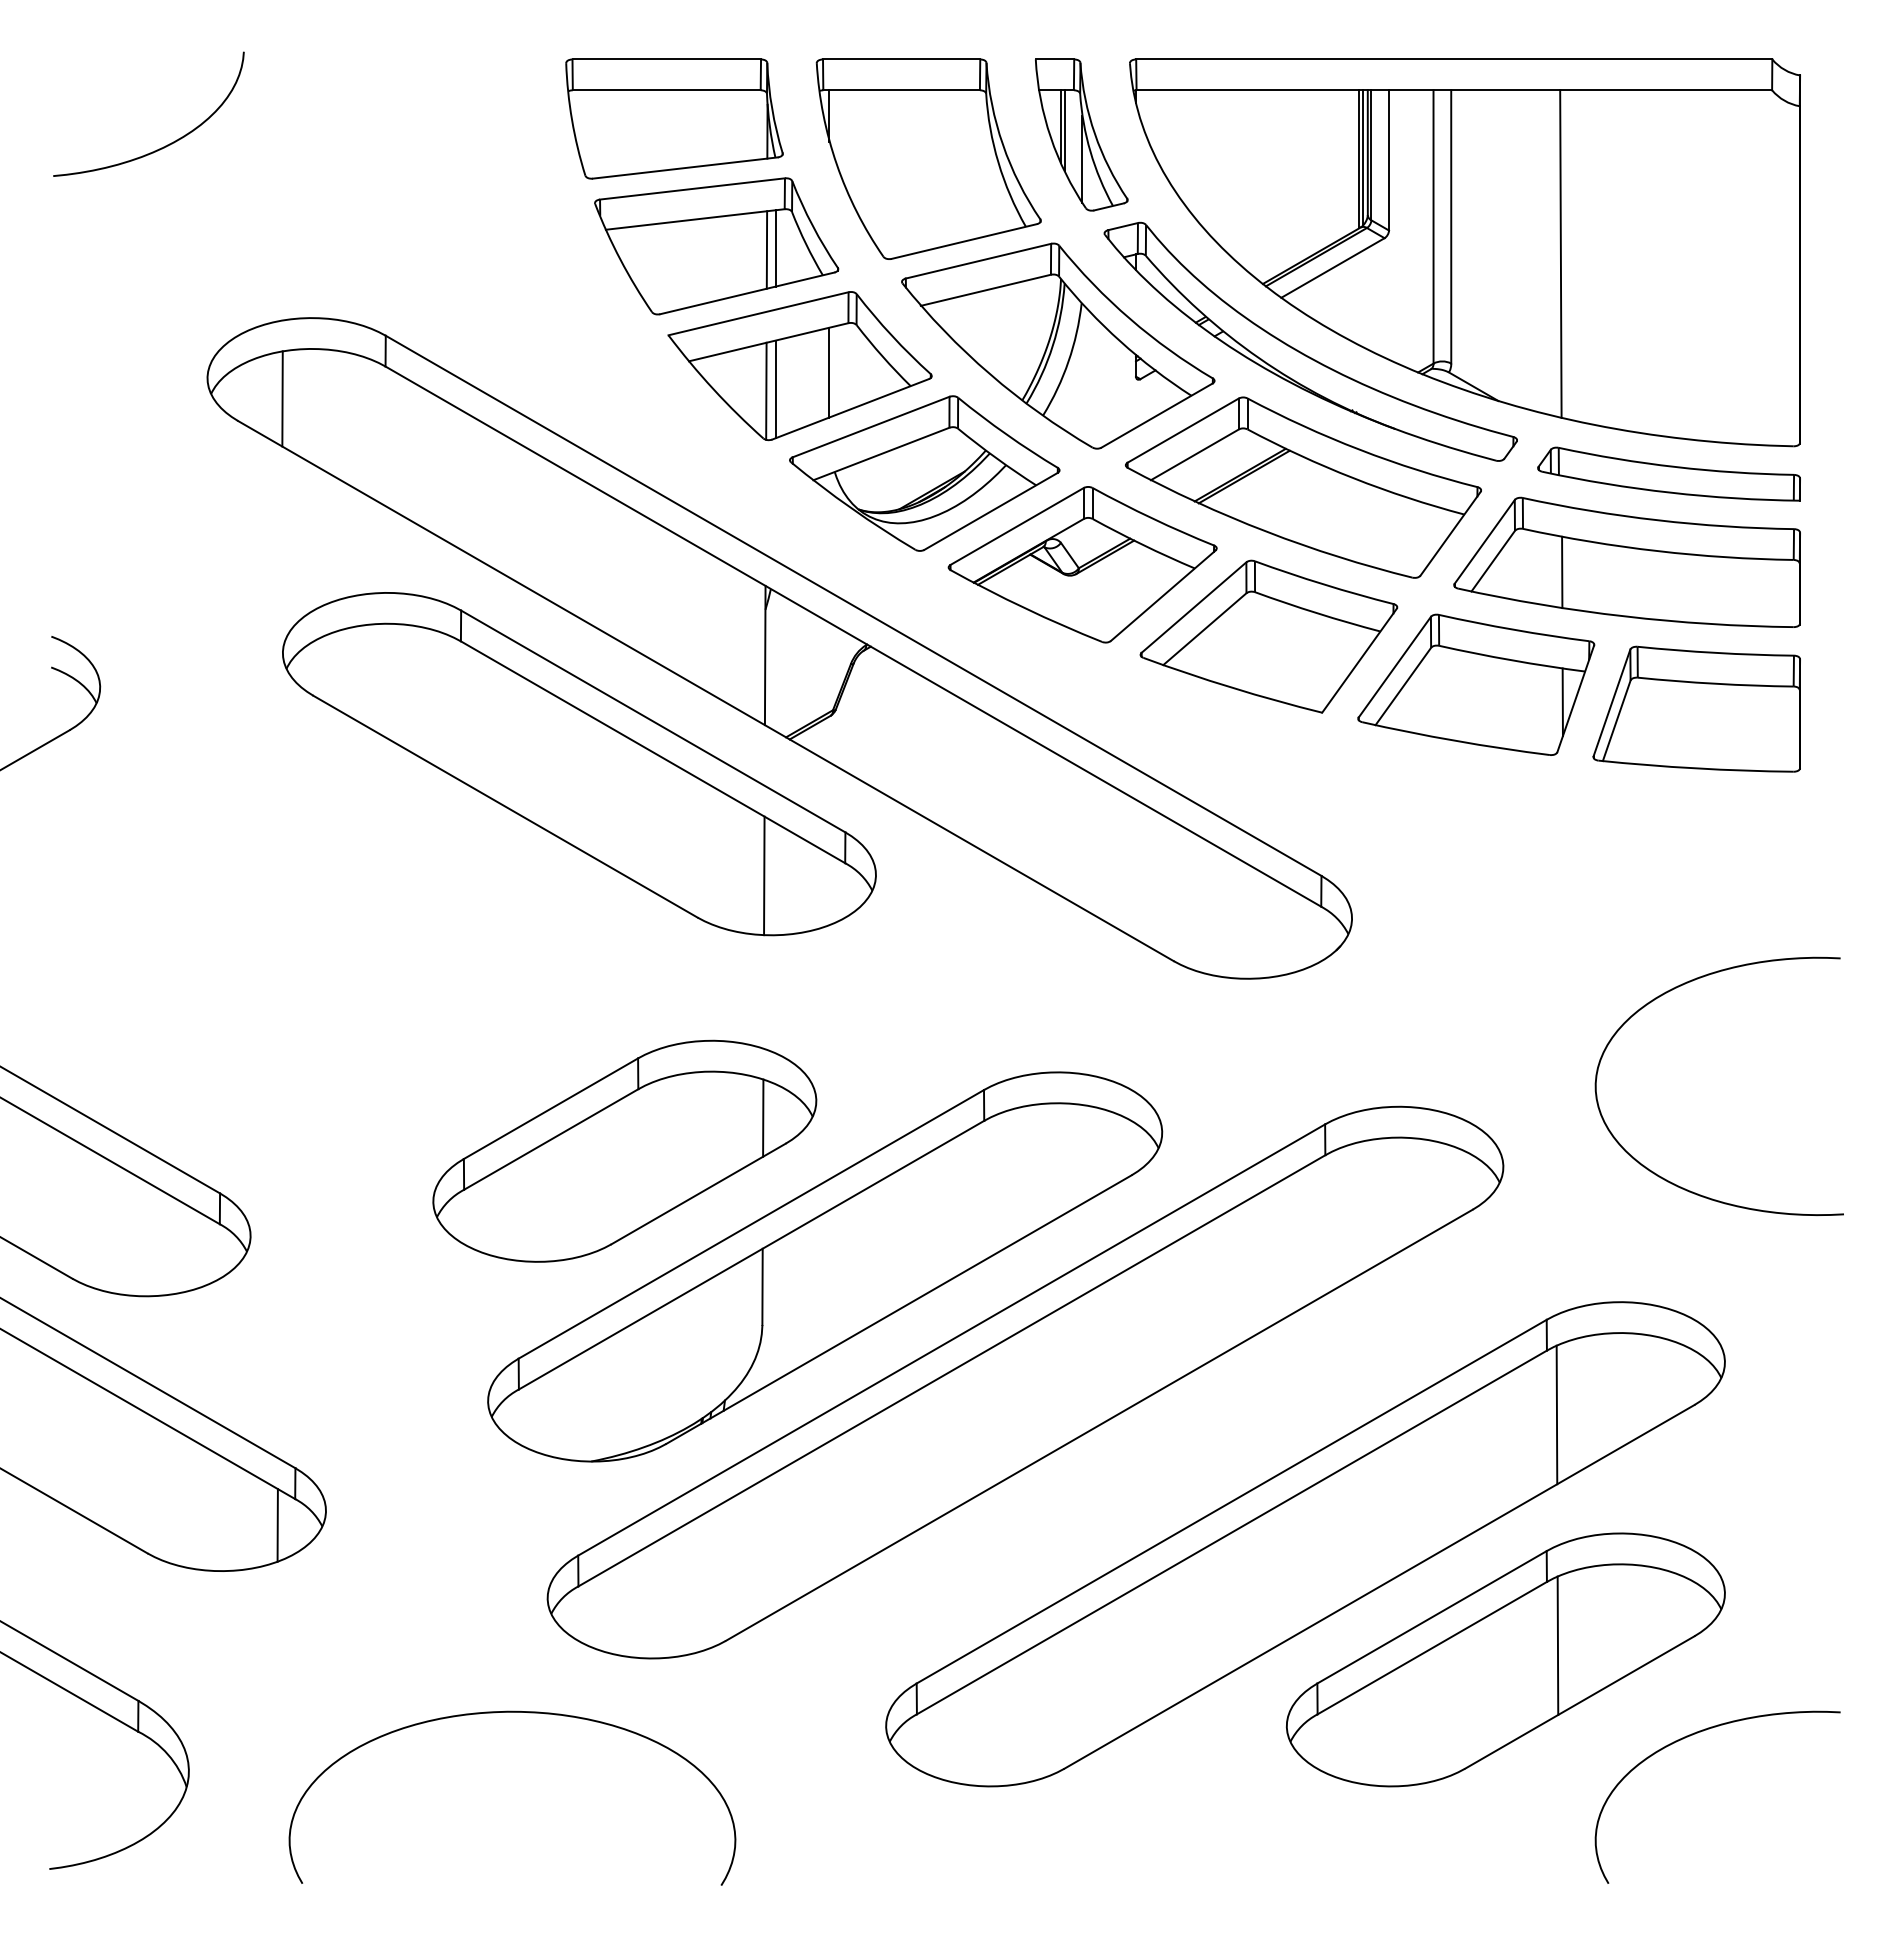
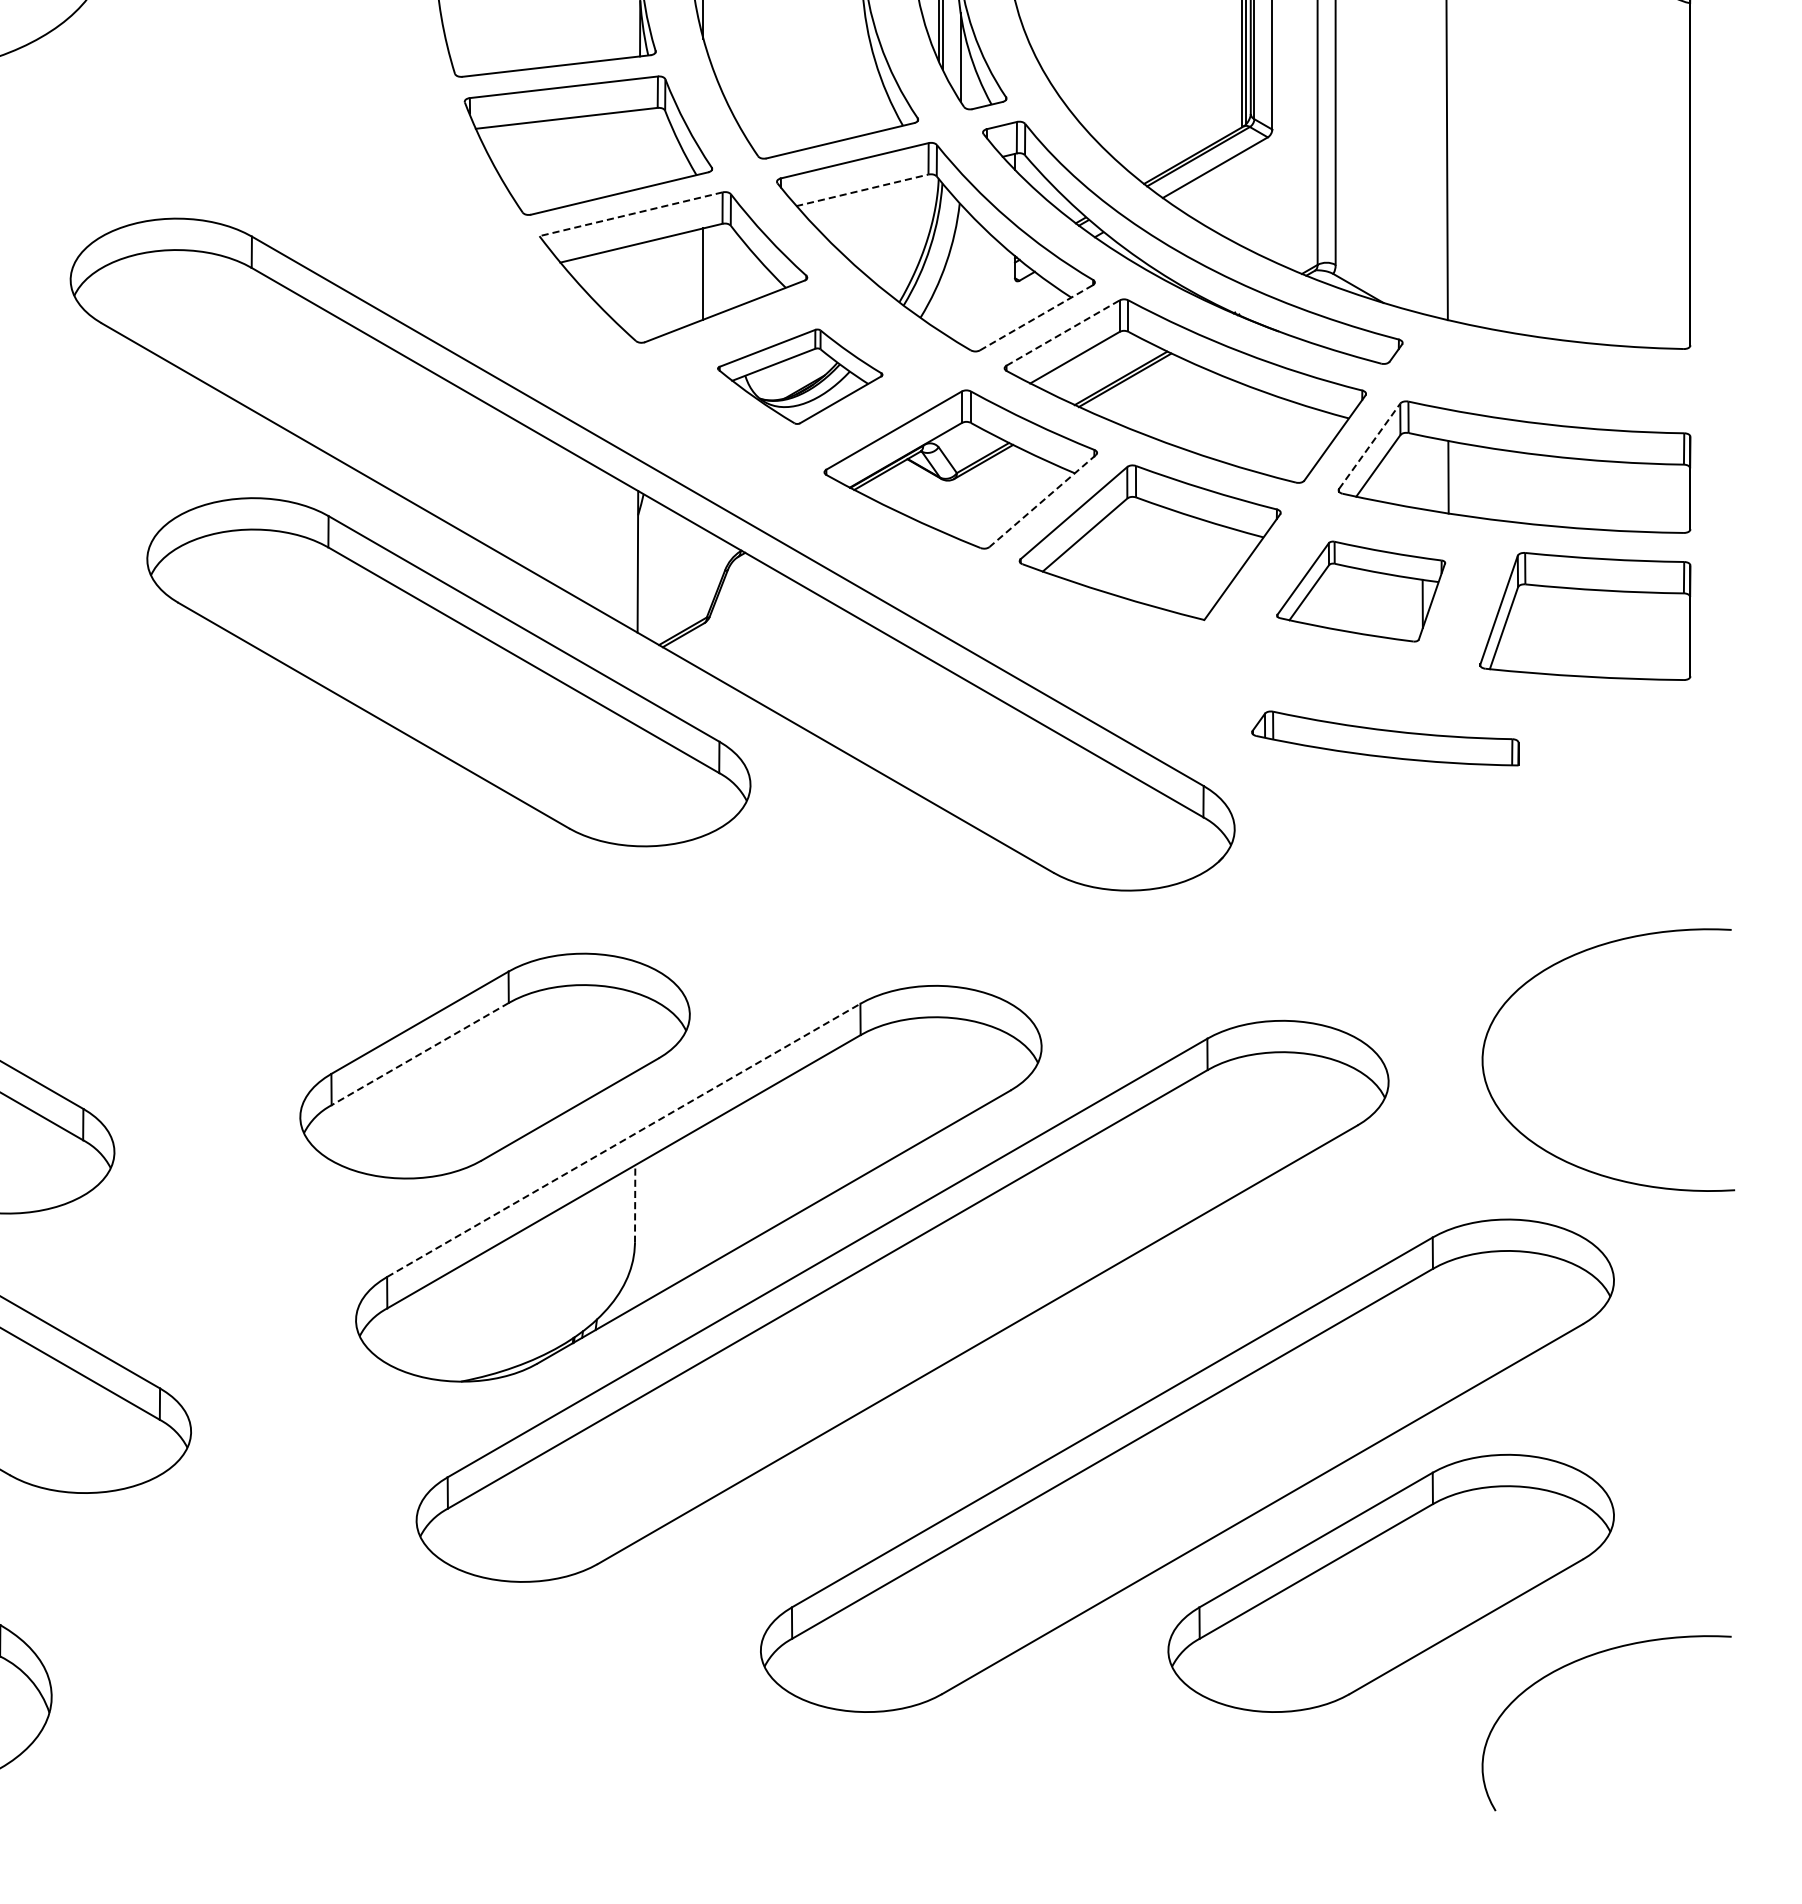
line: (775, 248) -> (648, 147), removed
line: (766, 249) -> (639, 148), removed
line: (985, 290) -> (861, 190), solid -> dashed
line: (758, 313) -> (631, 213), solid -> dashed
line: (775, 389) -> (648, 291), removed
line: (766, 390) -> (639, 292), removed
line: (282, 398) -> (146, 300), removed
line: (1157, 415) -> (1036, 317), solid -> dashed
line: (1183, 430) -> (1063, 332), solid -> dashed
part: (924, 473) -> (799, 376), size x0.6
part: (1668, 473) -> (1384, 737), moved
line: (1484, 541) -> (1369, 445), solid -> dashed
line: (1162, 596) -> (1041, 501), solid -> dashed
part: (1476, 684) -> (1361, 591), size x0.7
line: (764, 875) -> (637, 785), removed
curve: (1663, 995) -> (1551, 967), moved
line: (763, 1117) -> (636, 1031), removed
line: (551, 1139) -> (420, 1054), solid -> dashed
line: (751, 1224) -> (623, 1140), solid -> dashed
line: (762, 1286) -> (635, 1203), solid -> dashed
line: (1556, 1414) -> (1442, 1333), removed
line: (277, 1525) -> (141, 1446), removed
line: (1557, 1645) -> (1443, 1568), removed
curve: (512, 1712) -> (380, 1636), removed

